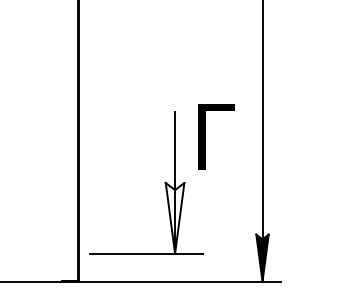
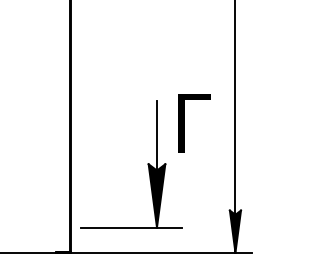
fill: (174, 218) -> (156, 196), added

